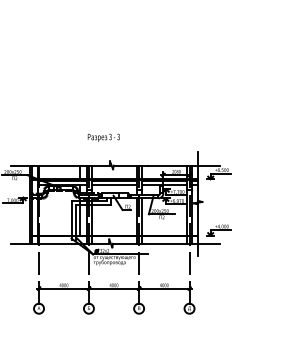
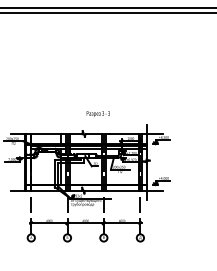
text: (102, 137) -> (97, 113), moved

